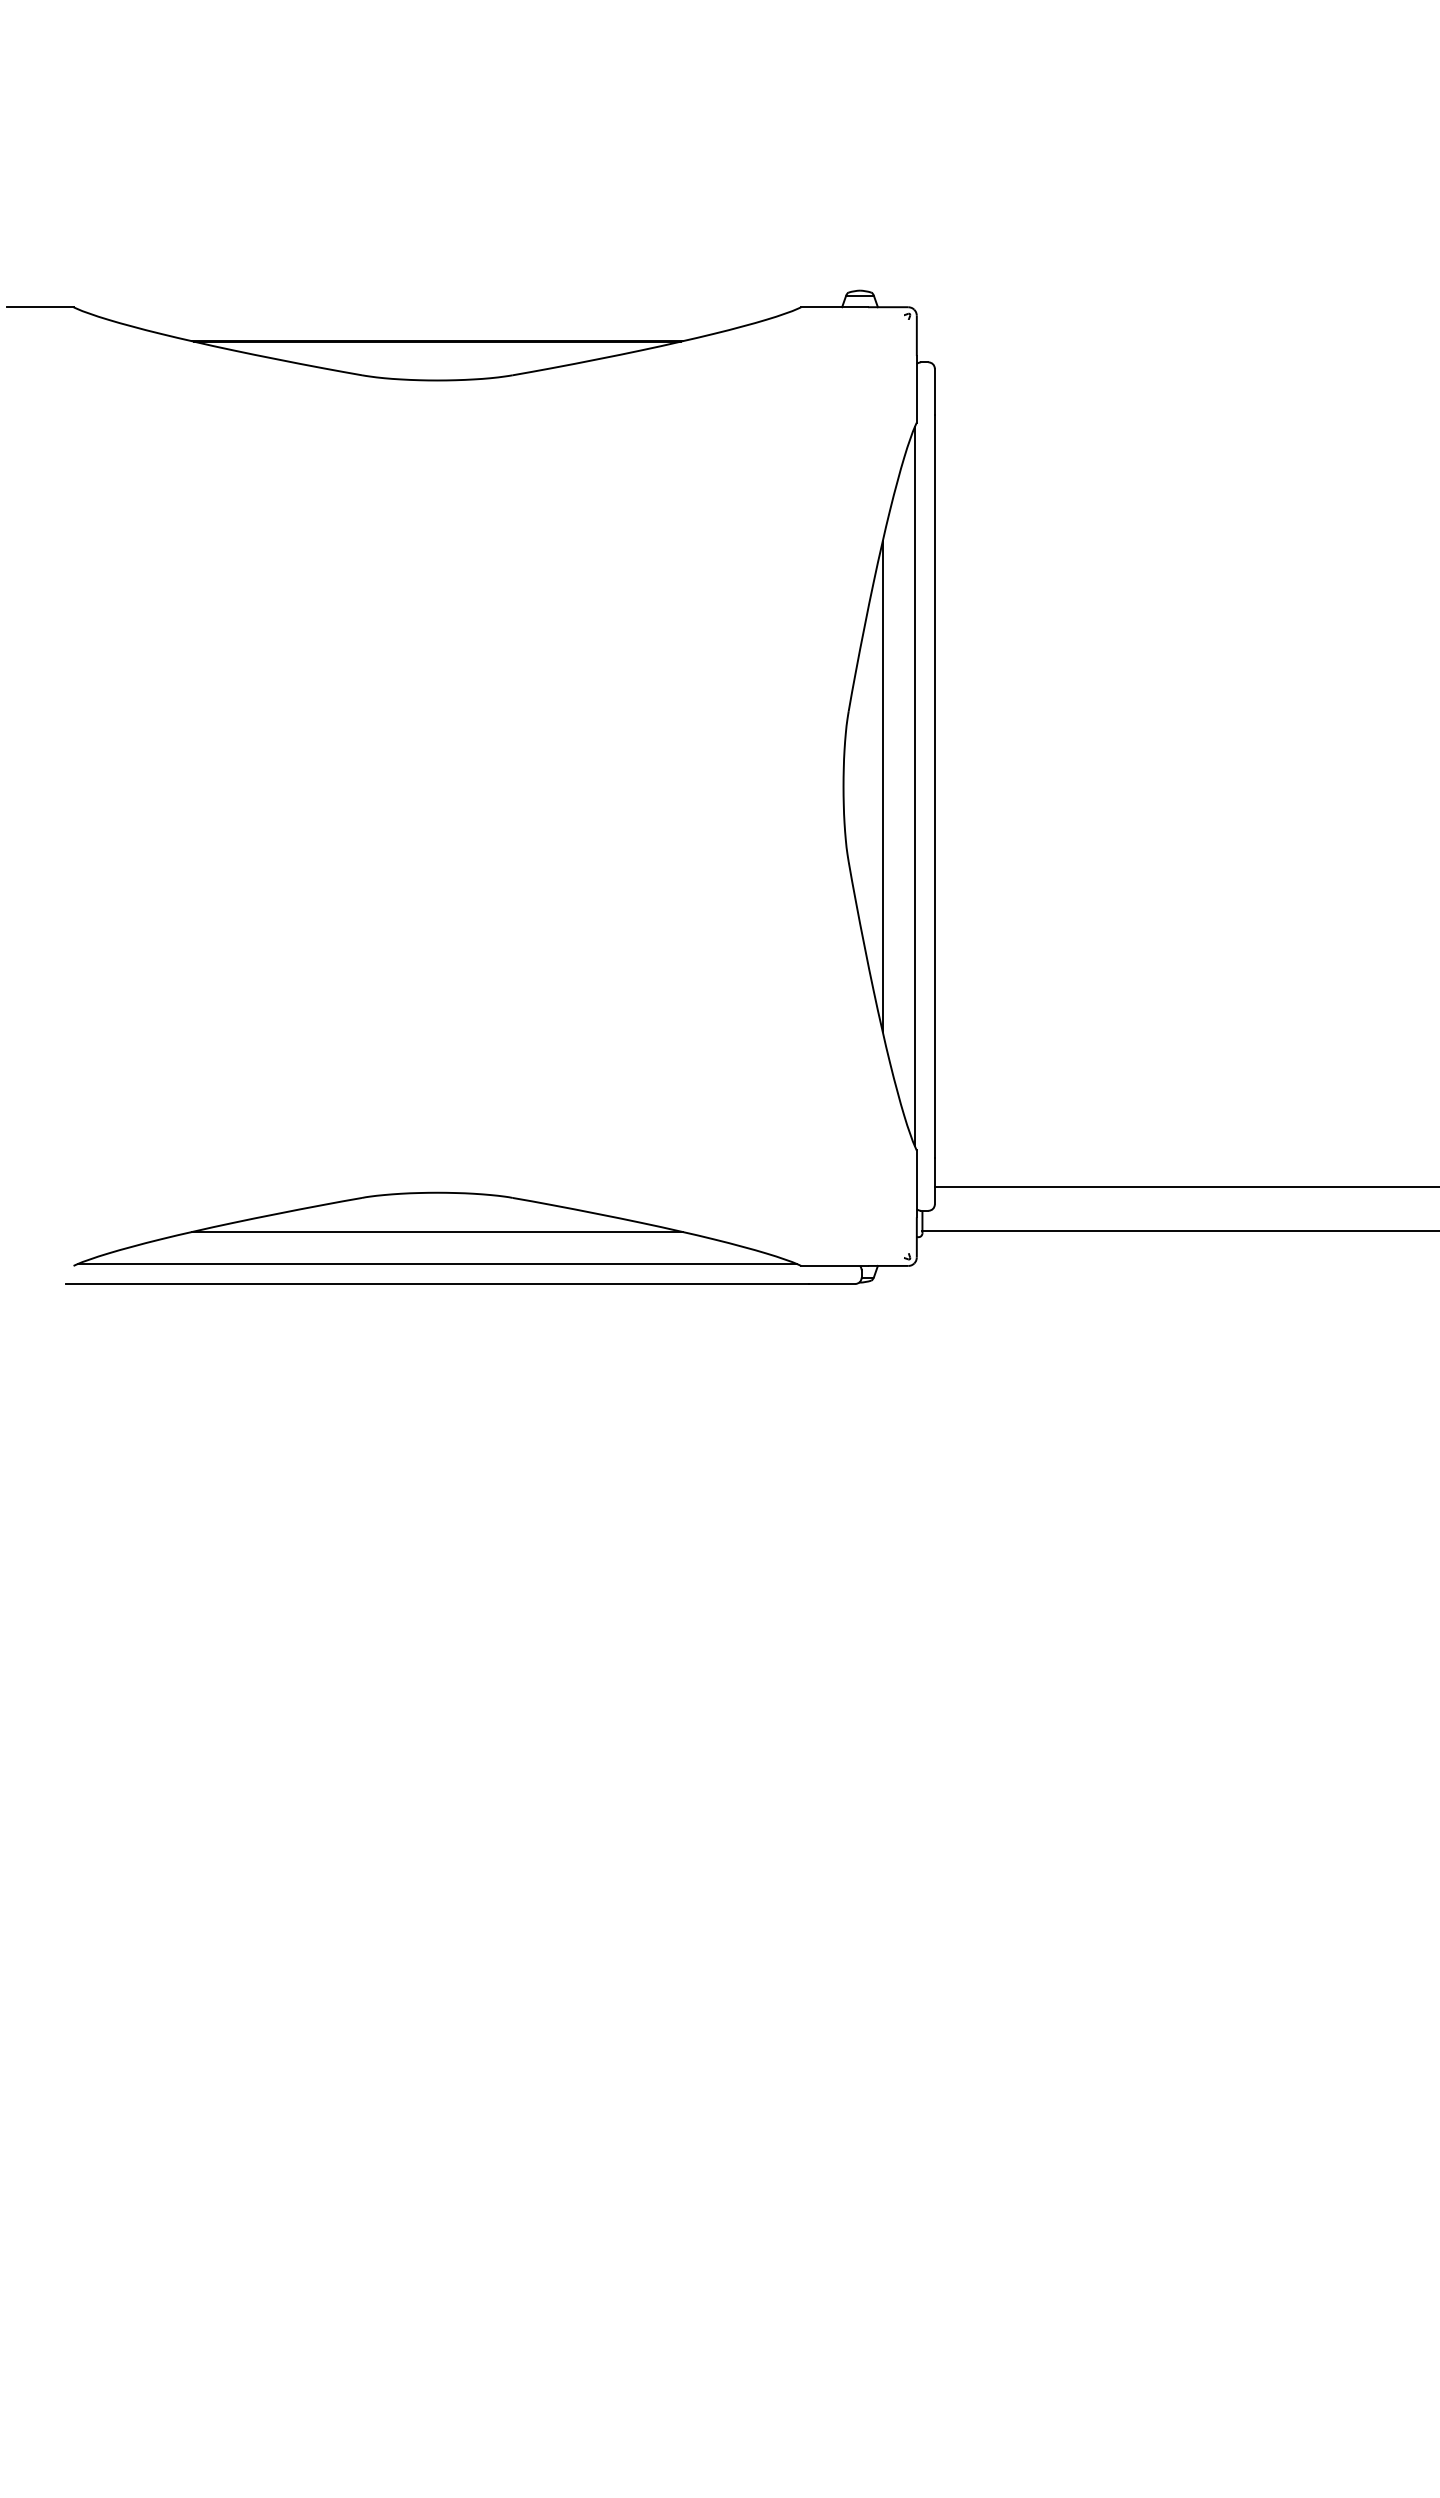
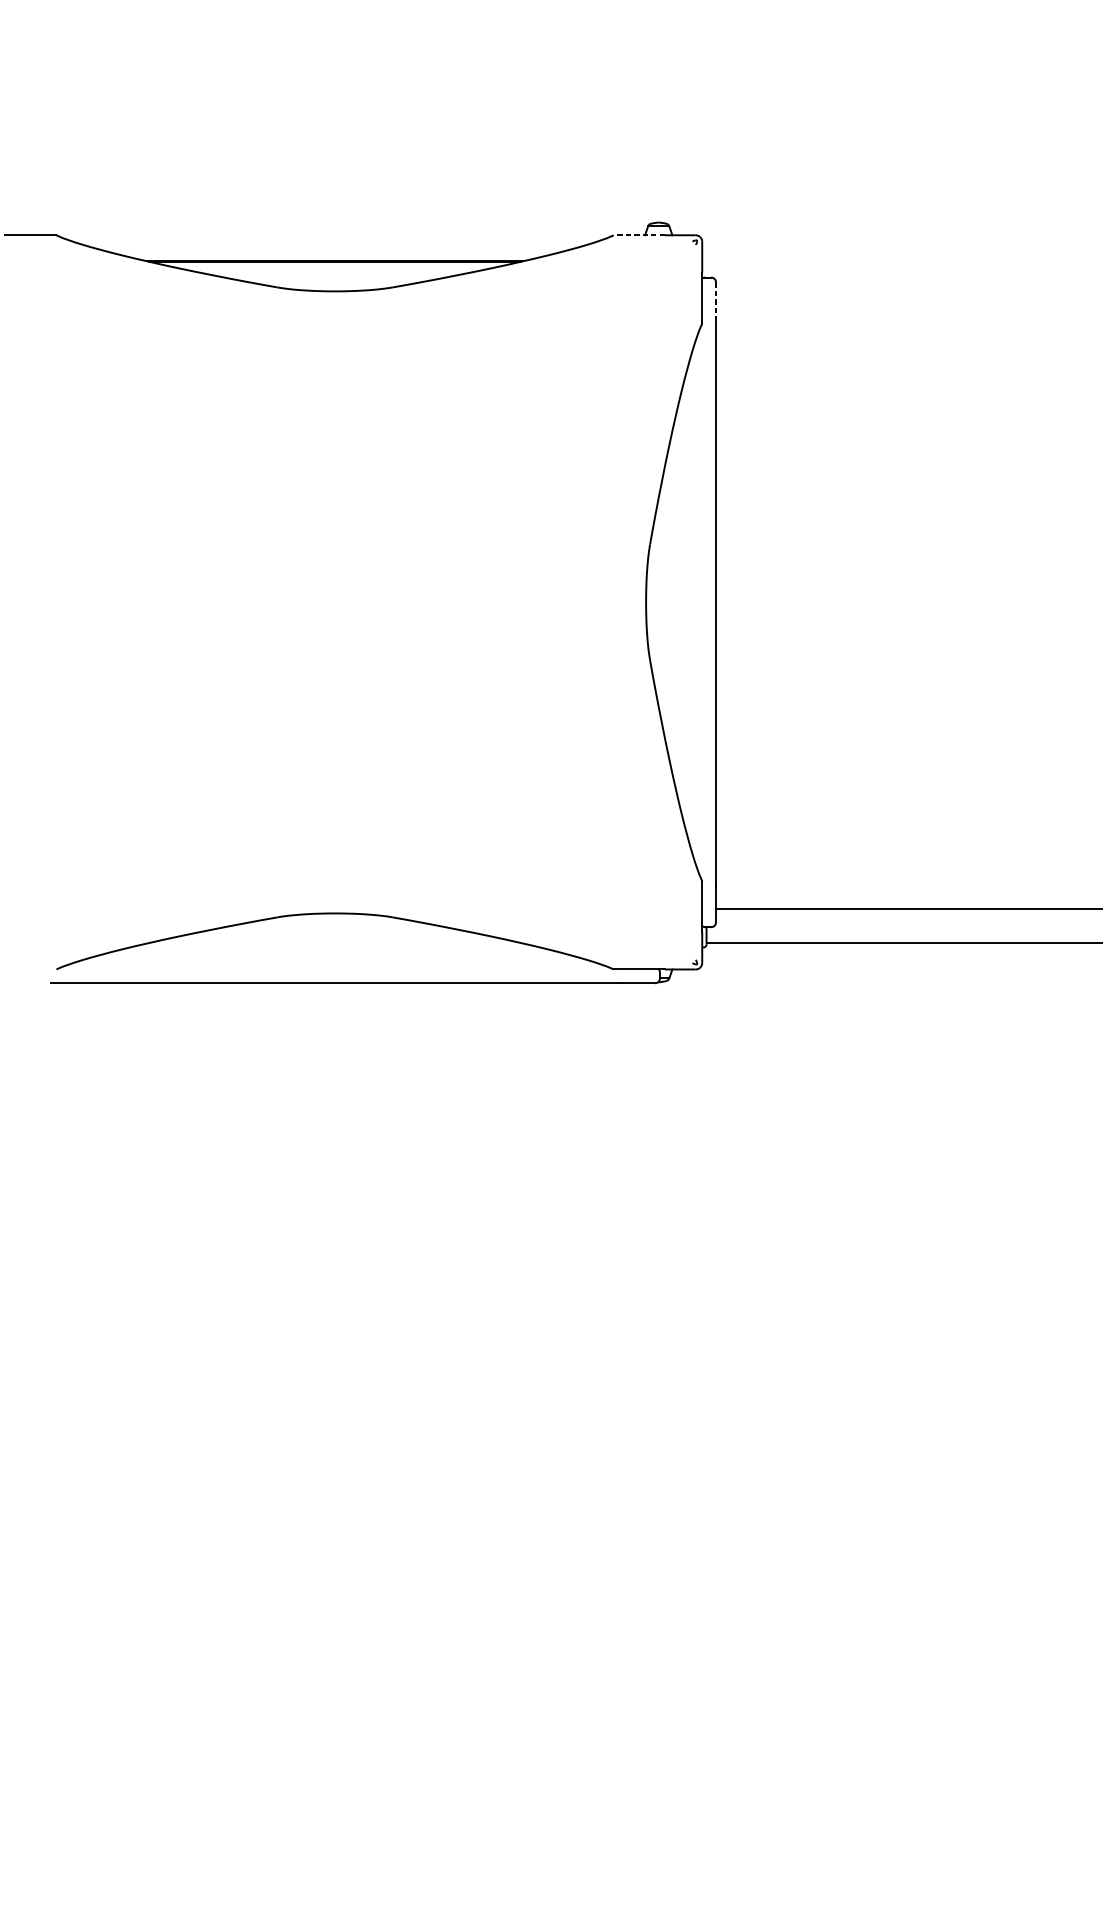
line: (834, 307) -> (639, 235), solid -> dashed
line: (934, 392) -> (715, 300), solid -> dashed
line: (882, 786) -> (675, 602), removed
line: (914, 786) -> (700, 602), removed
line: (437, 1232) -> (335, 943), removed
line: (437, 1263) -> (335, 967), removed

